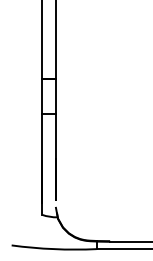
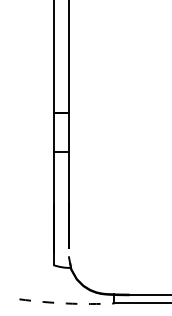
arc: (53, 249) -> (66, 303), solid -> dashed

